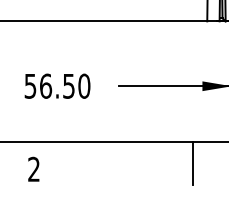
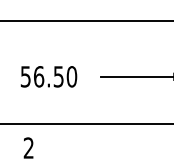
line: (193, 162) -> (165, 142), removed

